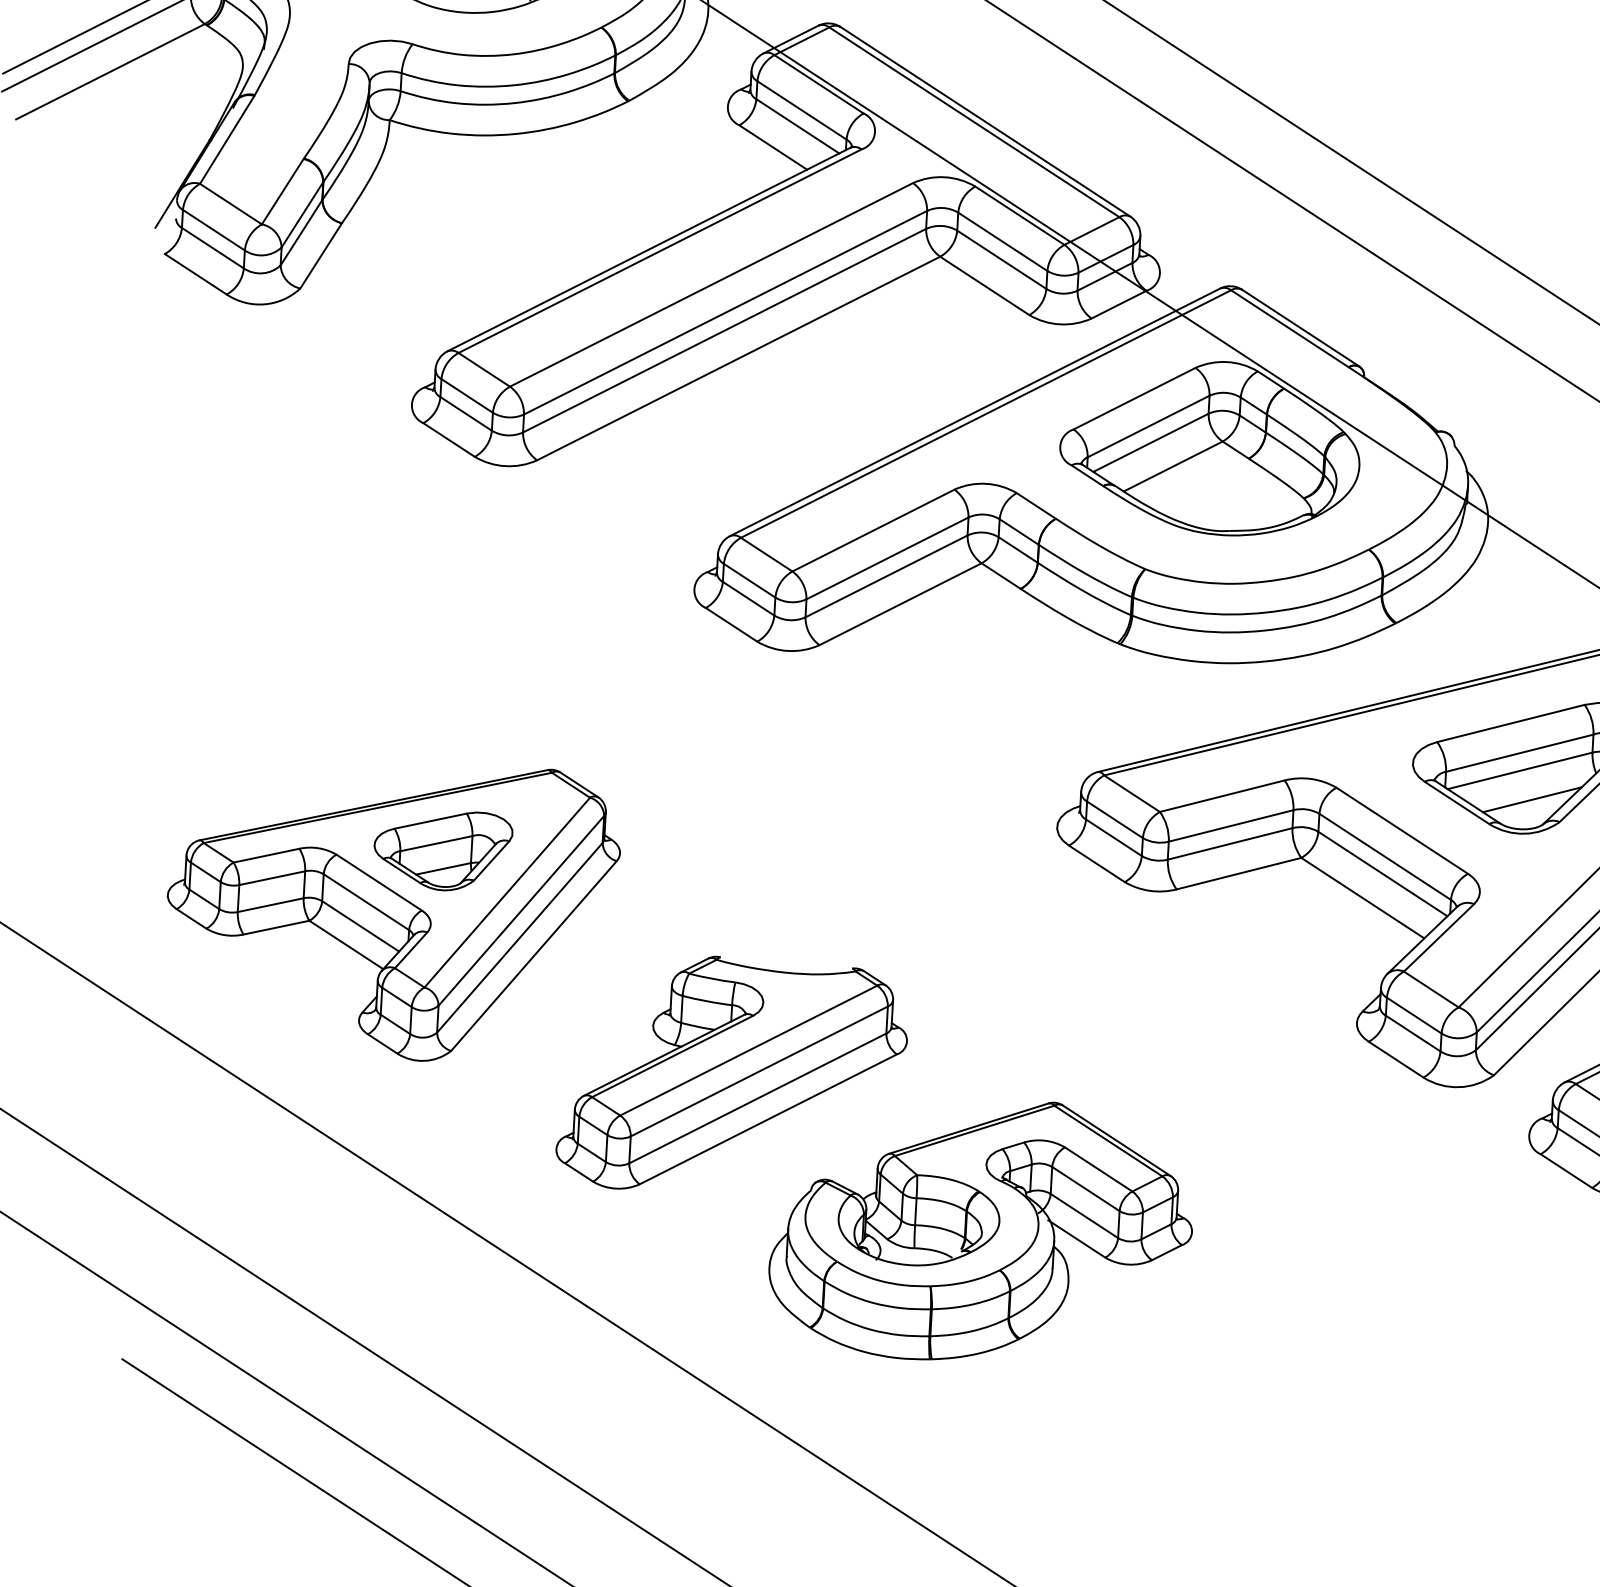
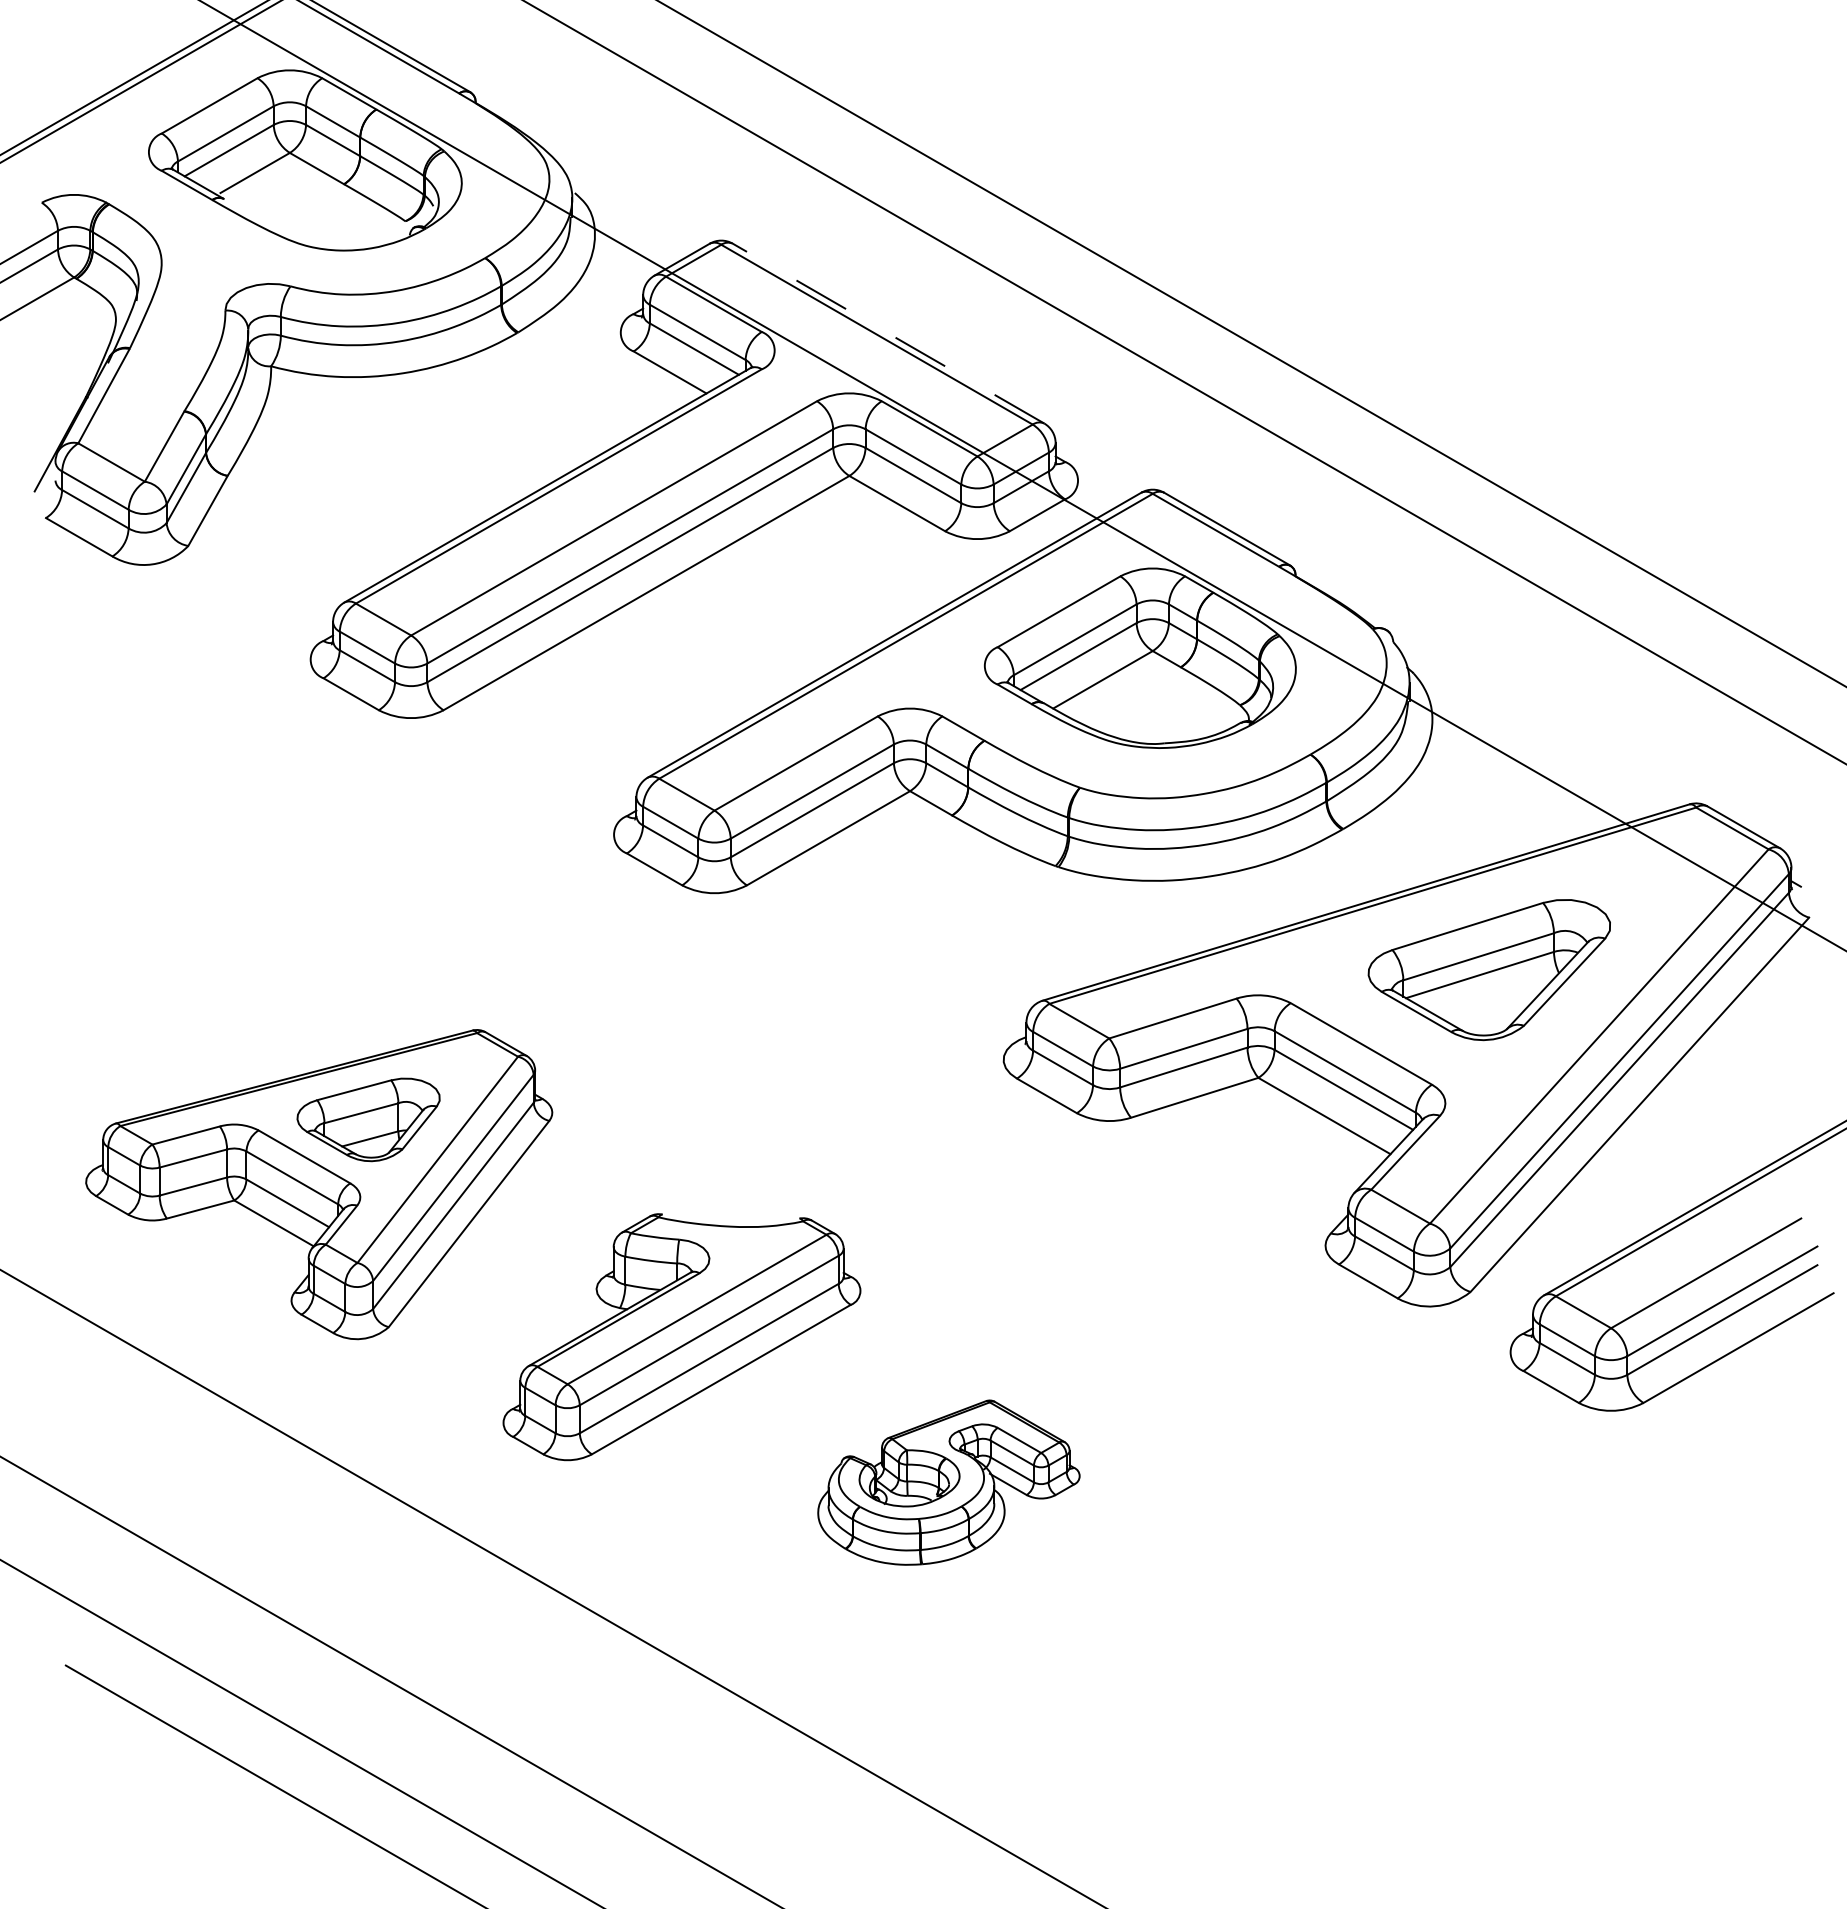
line: (985, 121) -> (888, 333), solid -> dashed
line: (1531, 799) -> (1493, 1004), removed
part: (981, 1230) -> (948, 1482), size x0.6

